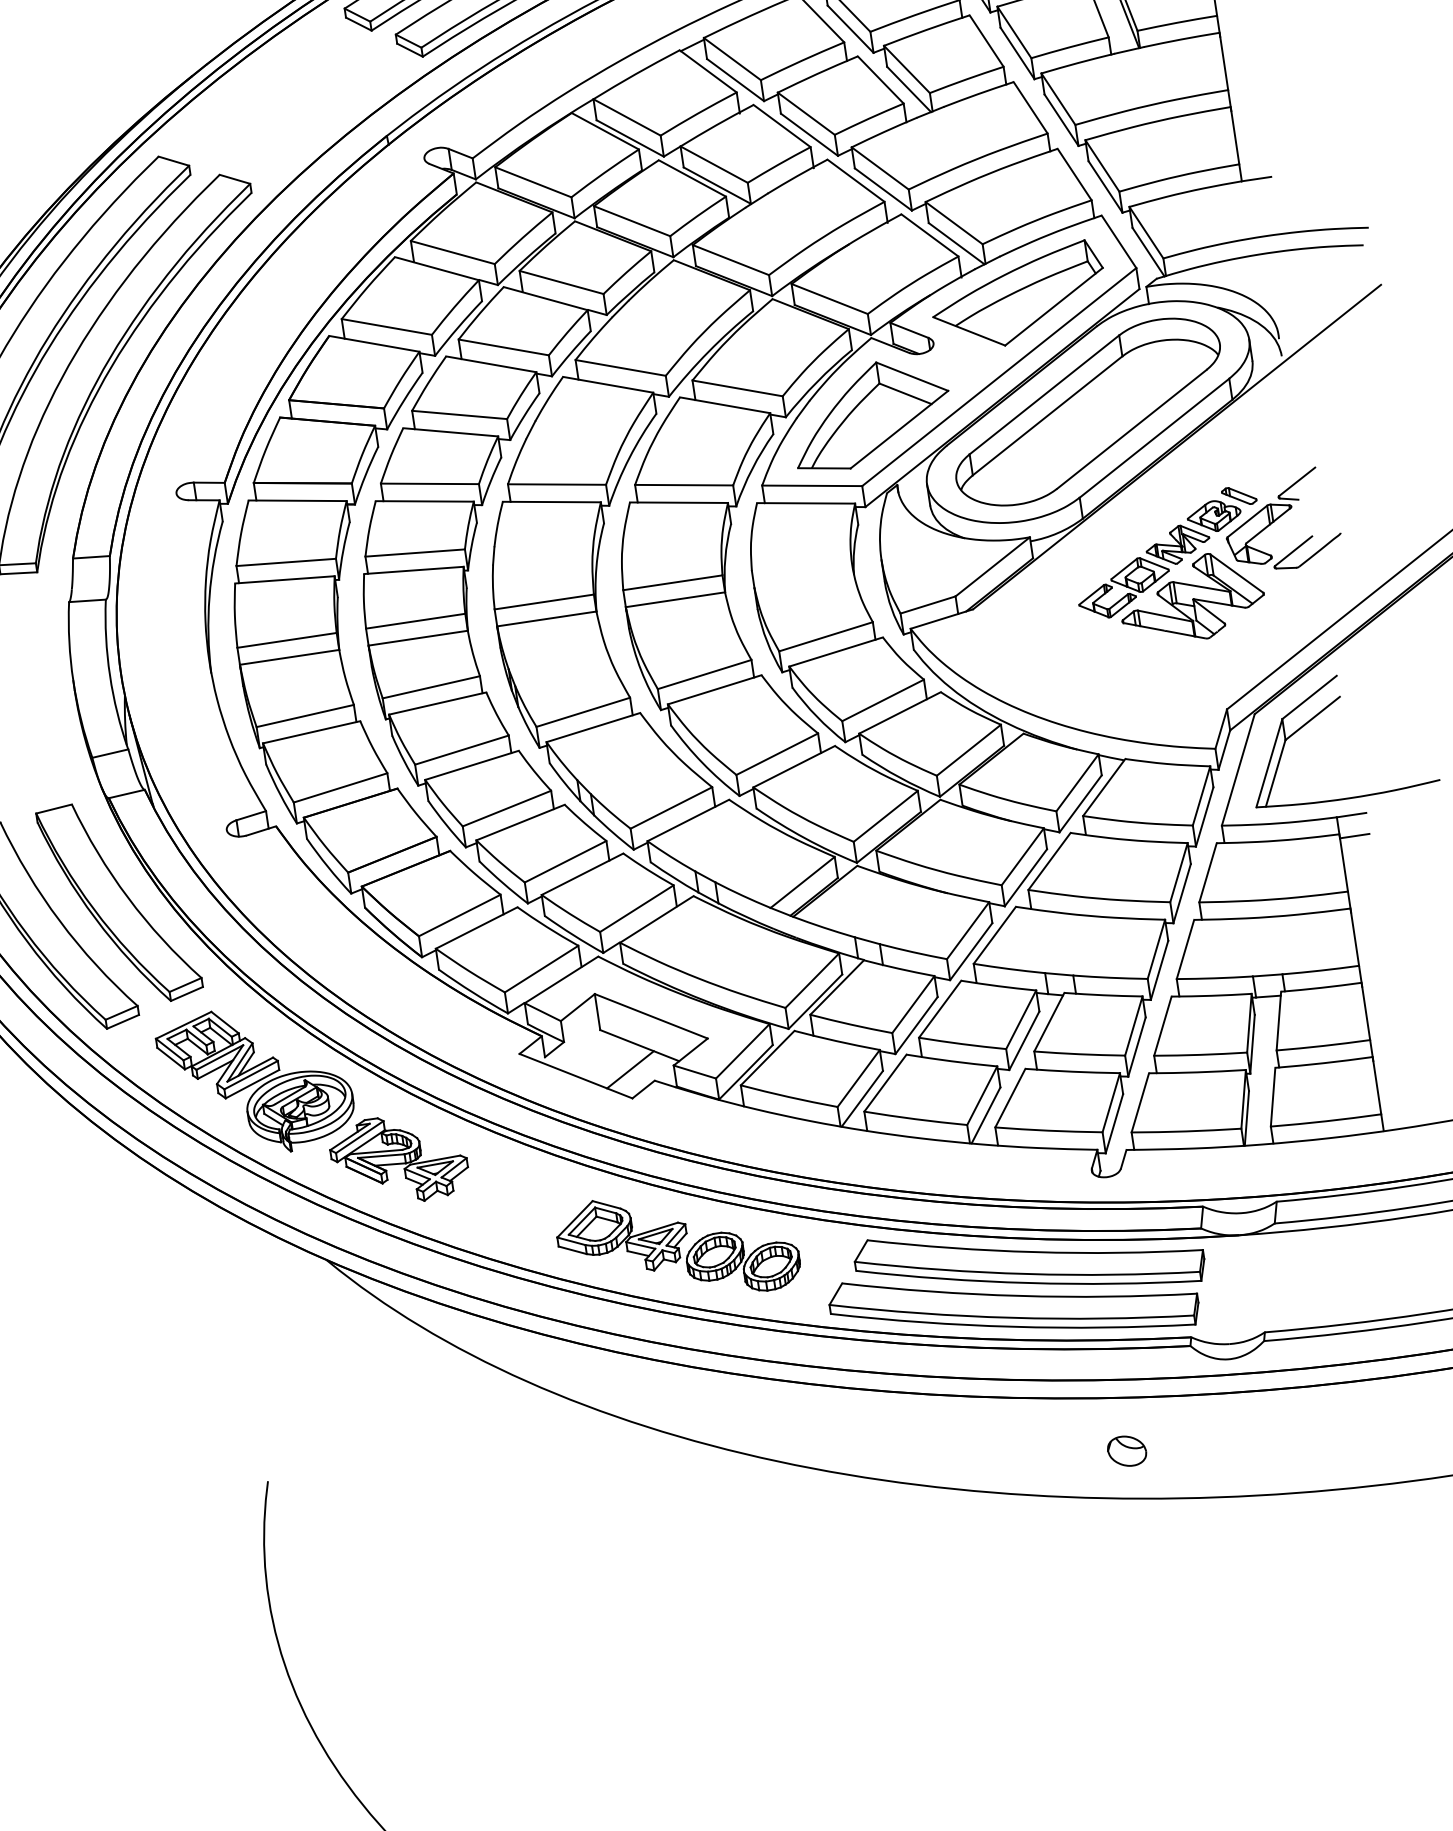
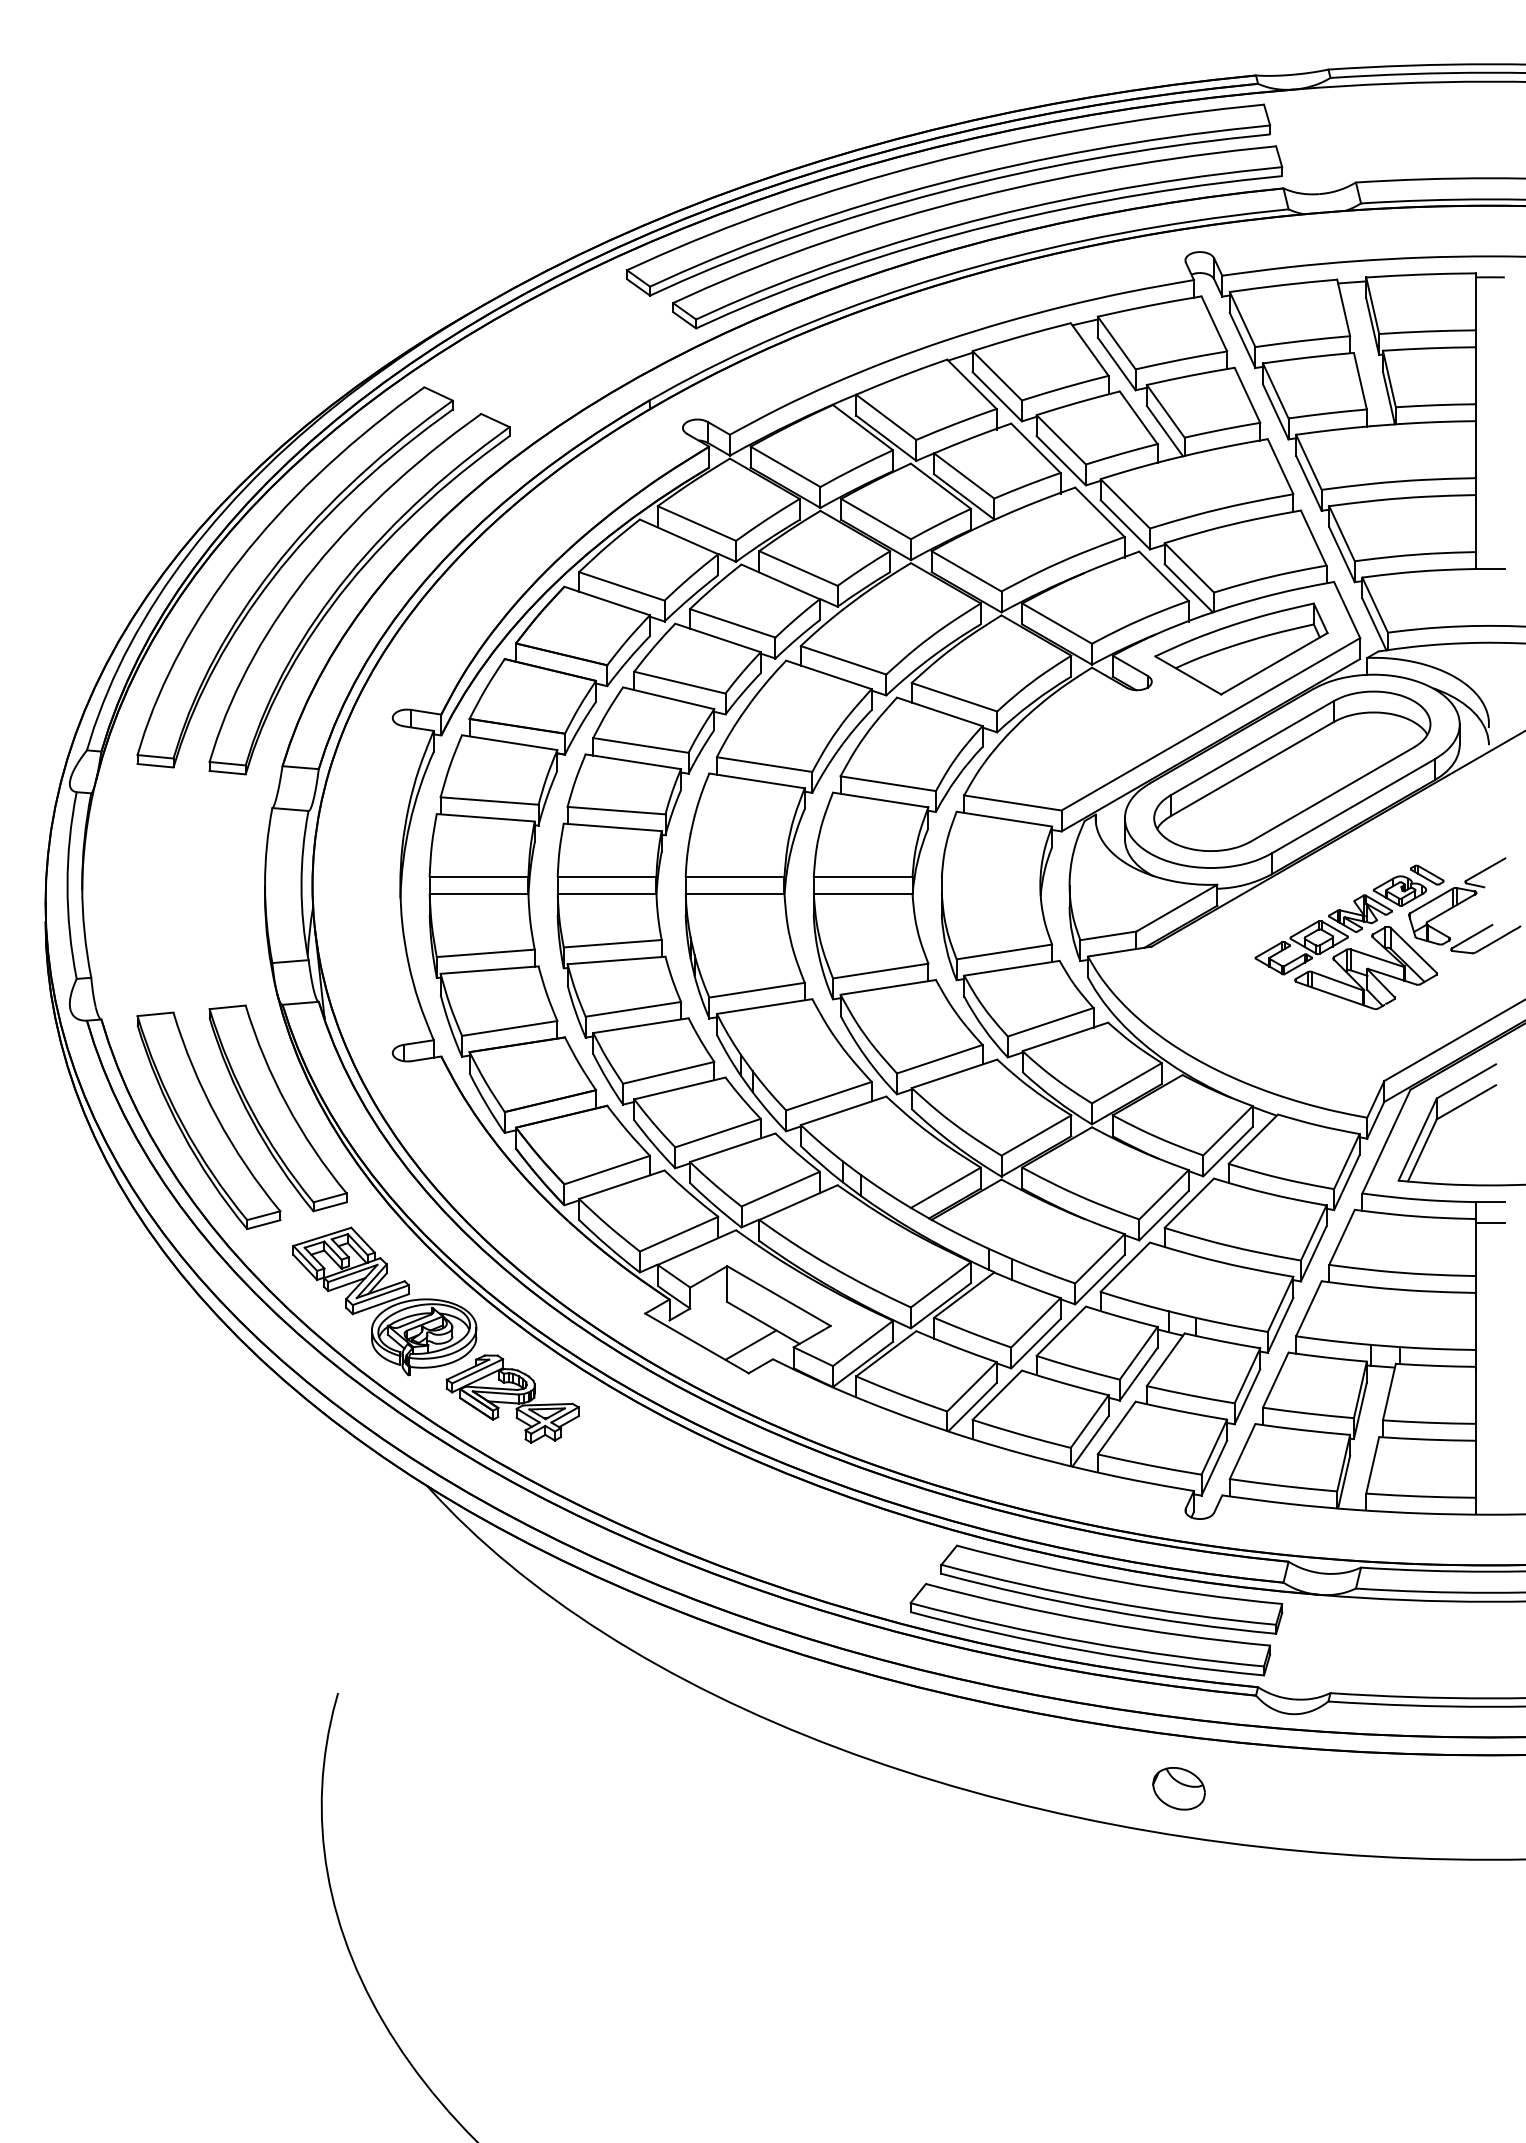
part: (870, 413) -> (1080, 741), removed
part: (677, 1245) -> (771, 1523), removed
part: (1126, 1450) -> (1178, 1788), size x1.4

